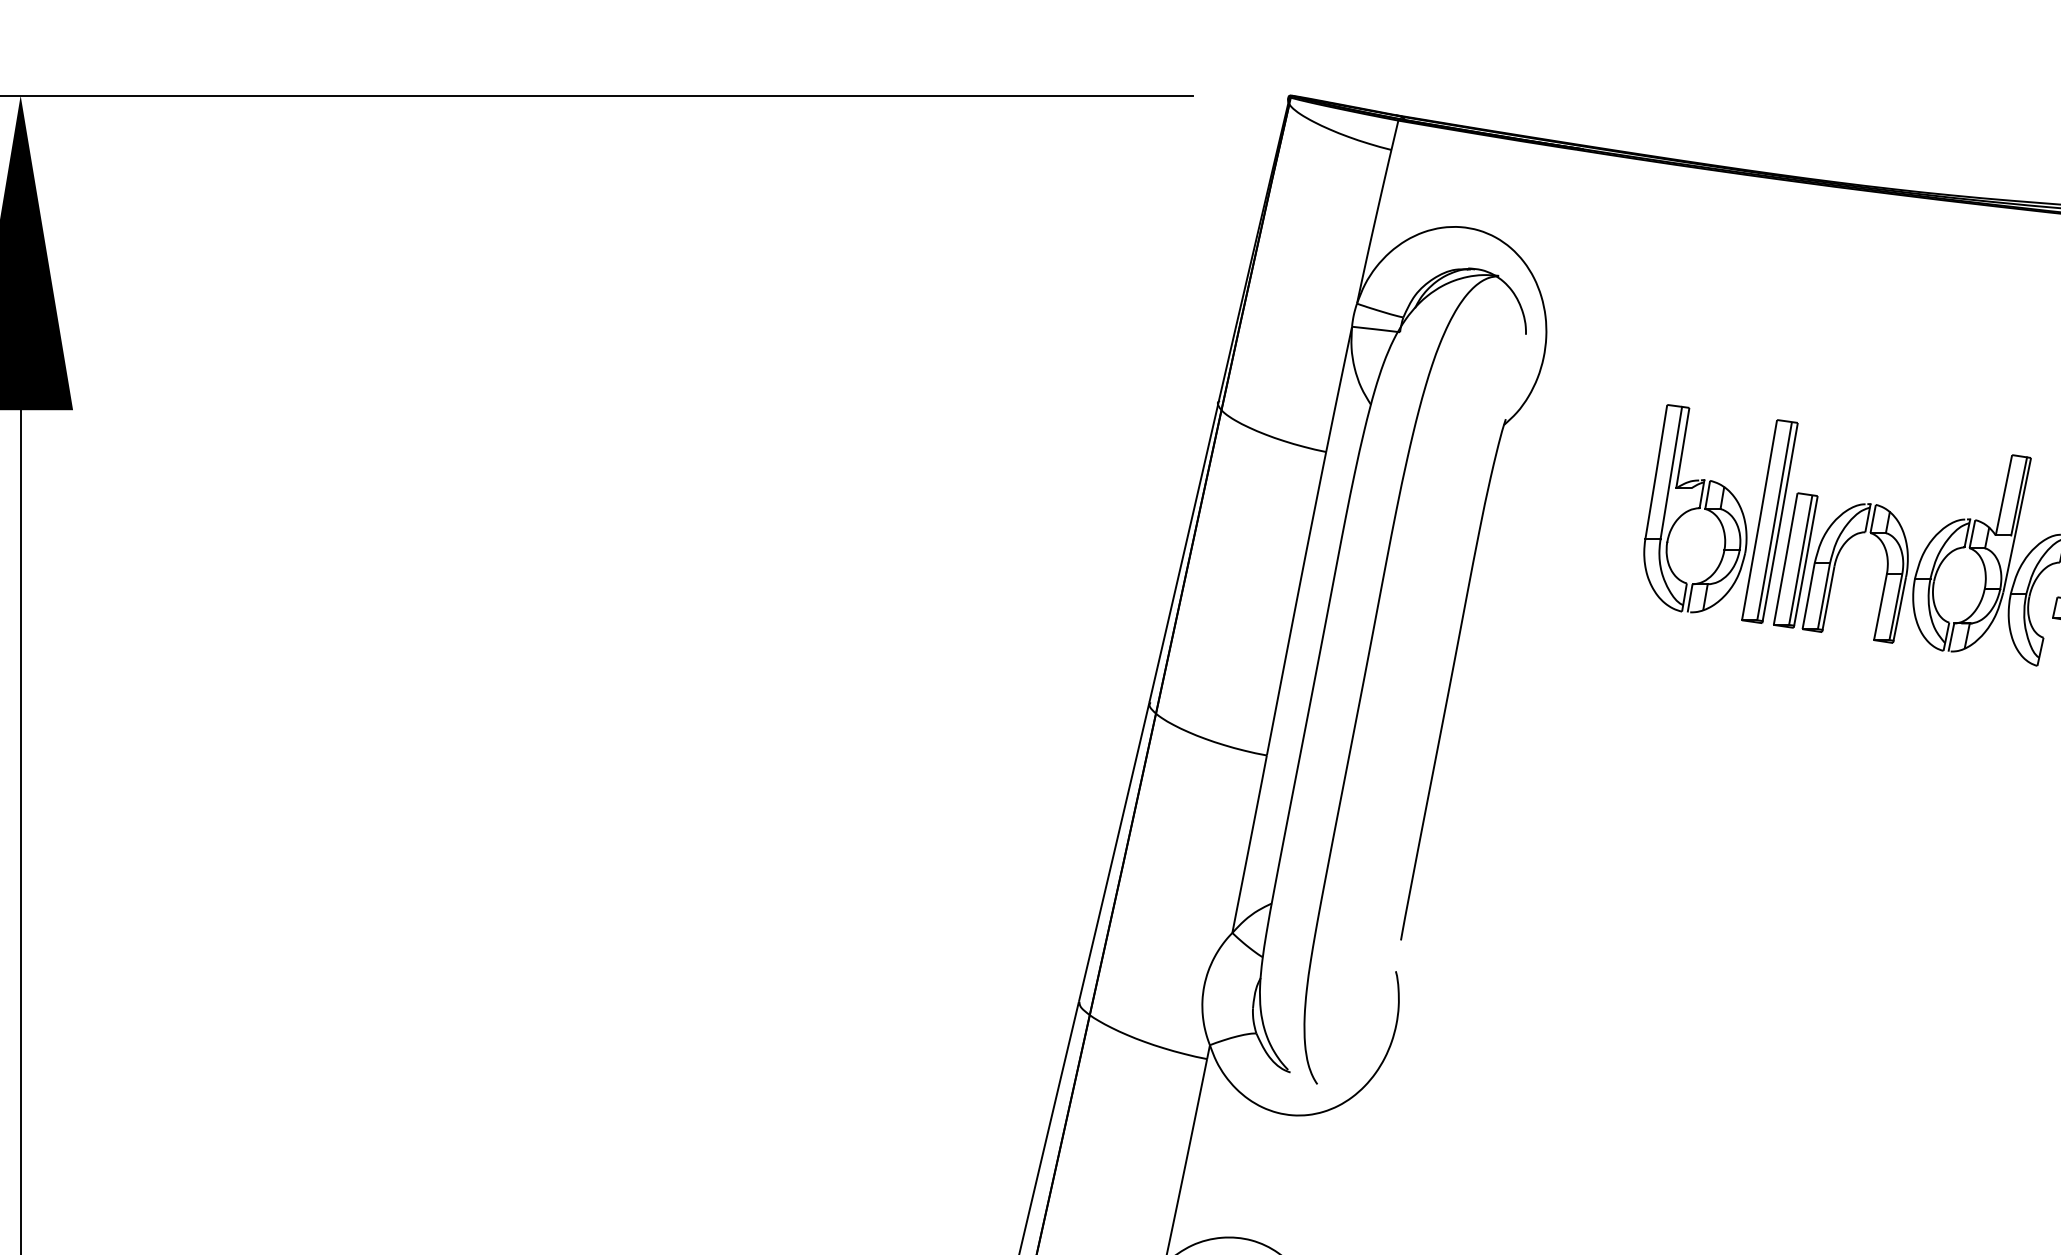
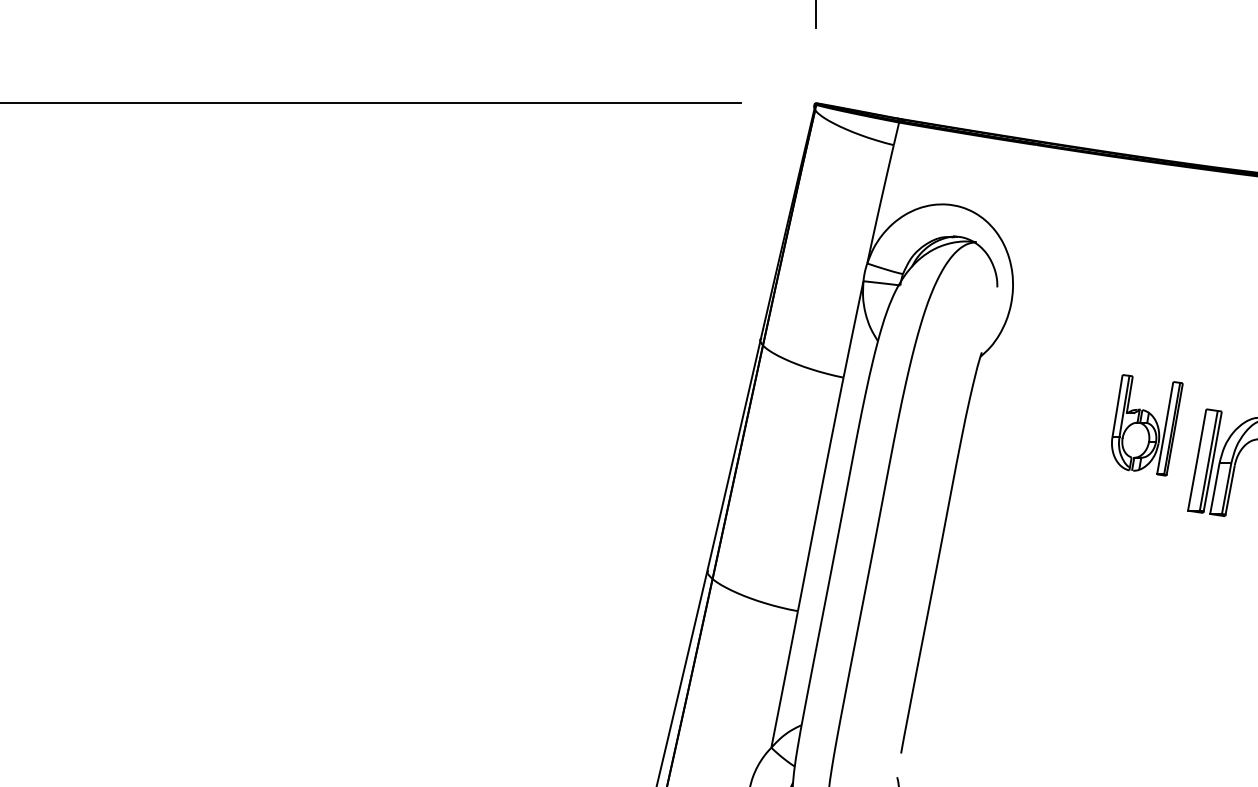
part: (1720, 513) -> (1147, 424), size x0.6

